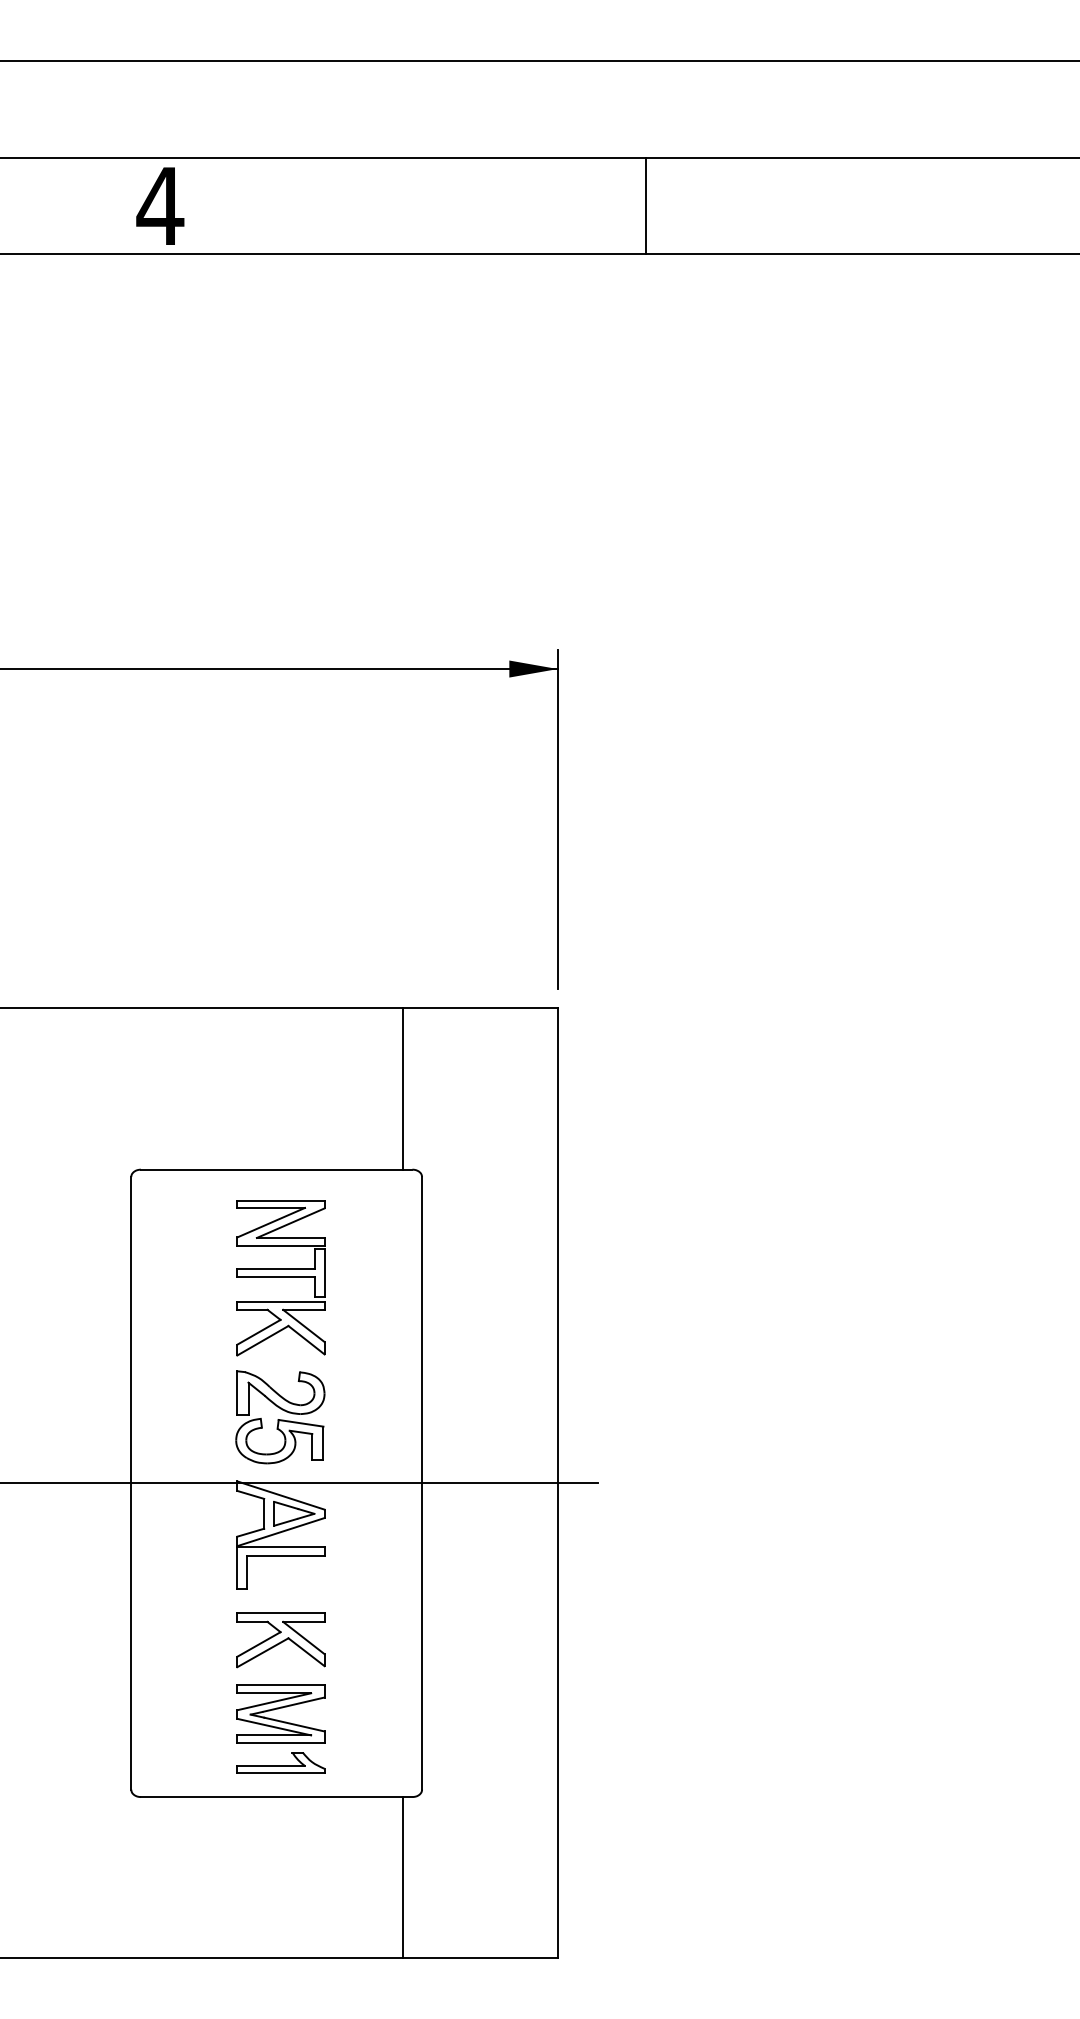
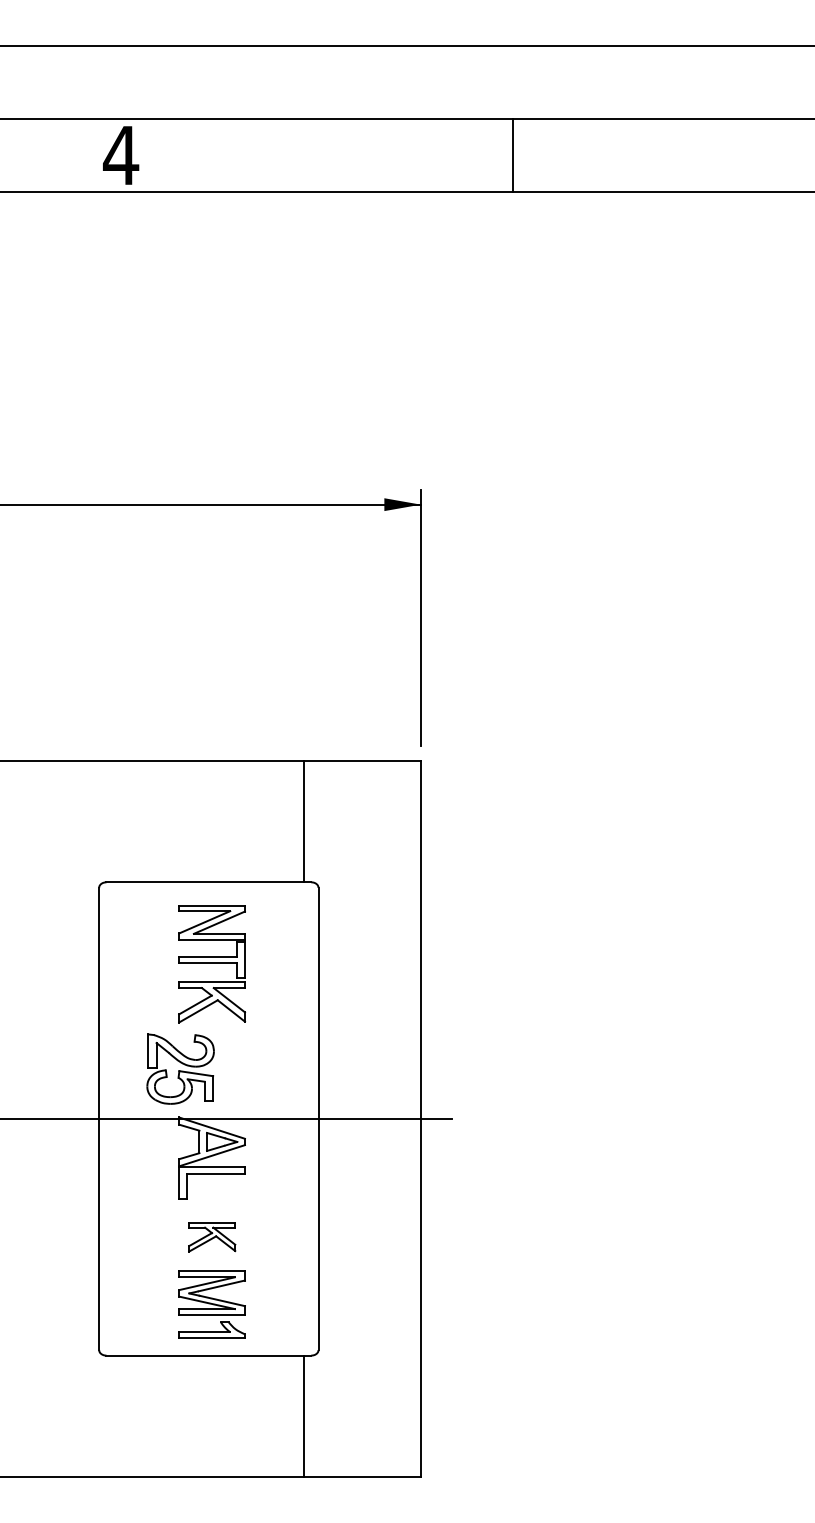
line: (646, 204) -> (513, 154), moved
part: (280, 1416) -> (180, 1068), moved
part: (281, 1640) -> (212, 1237), size x0.7

